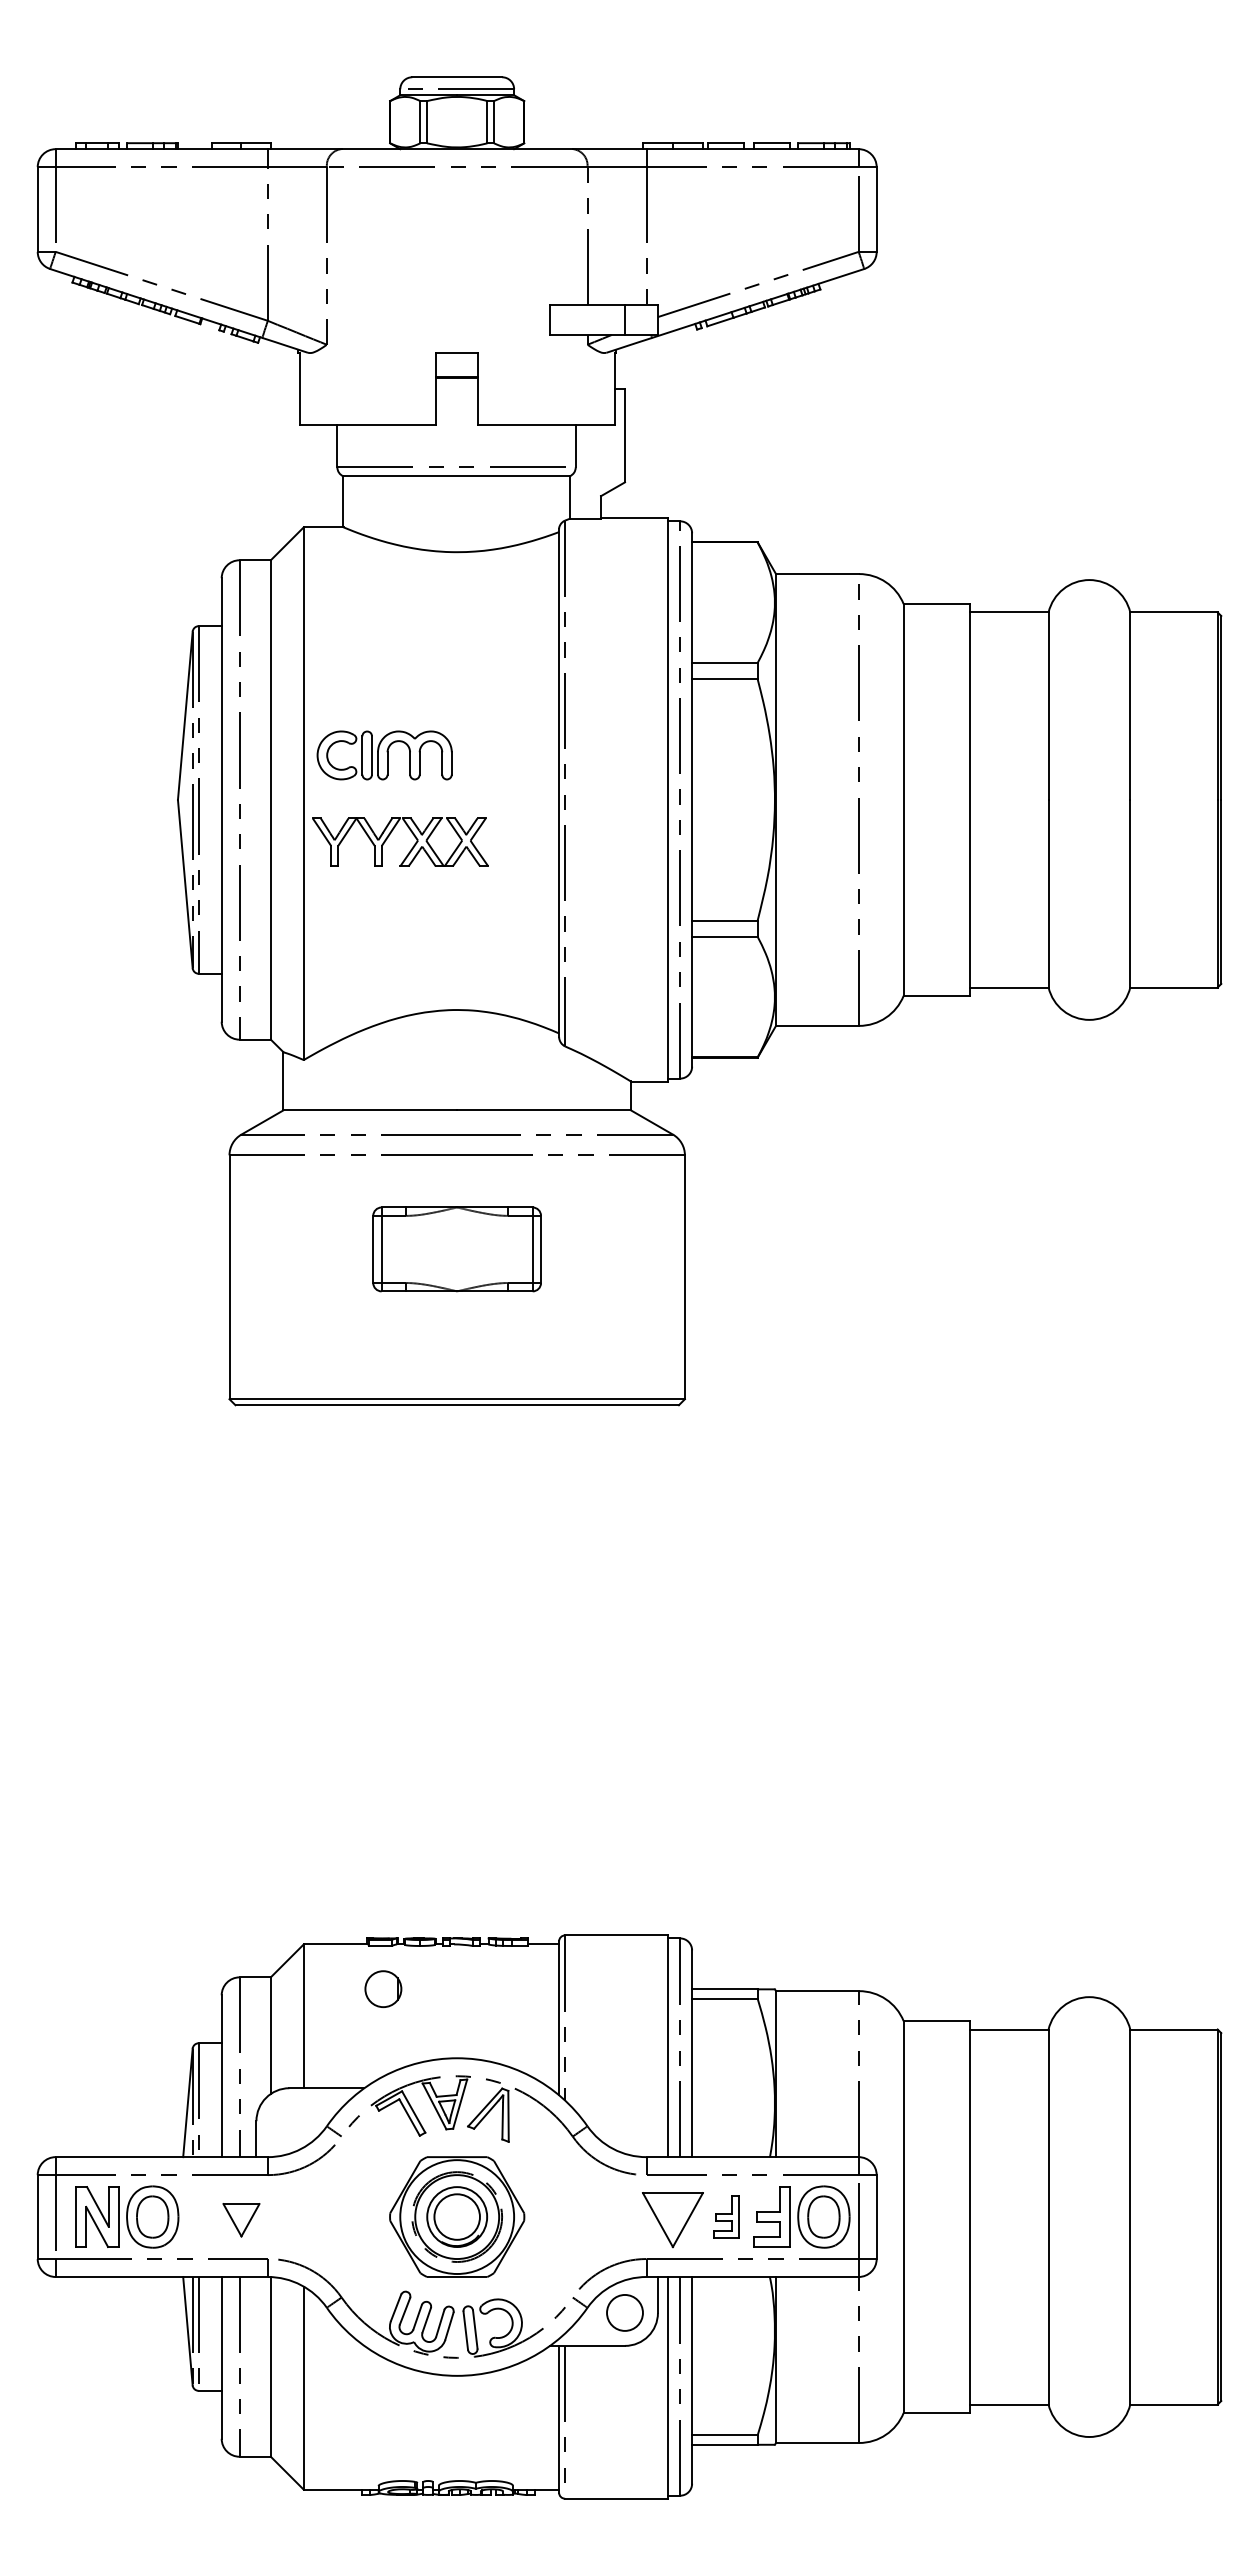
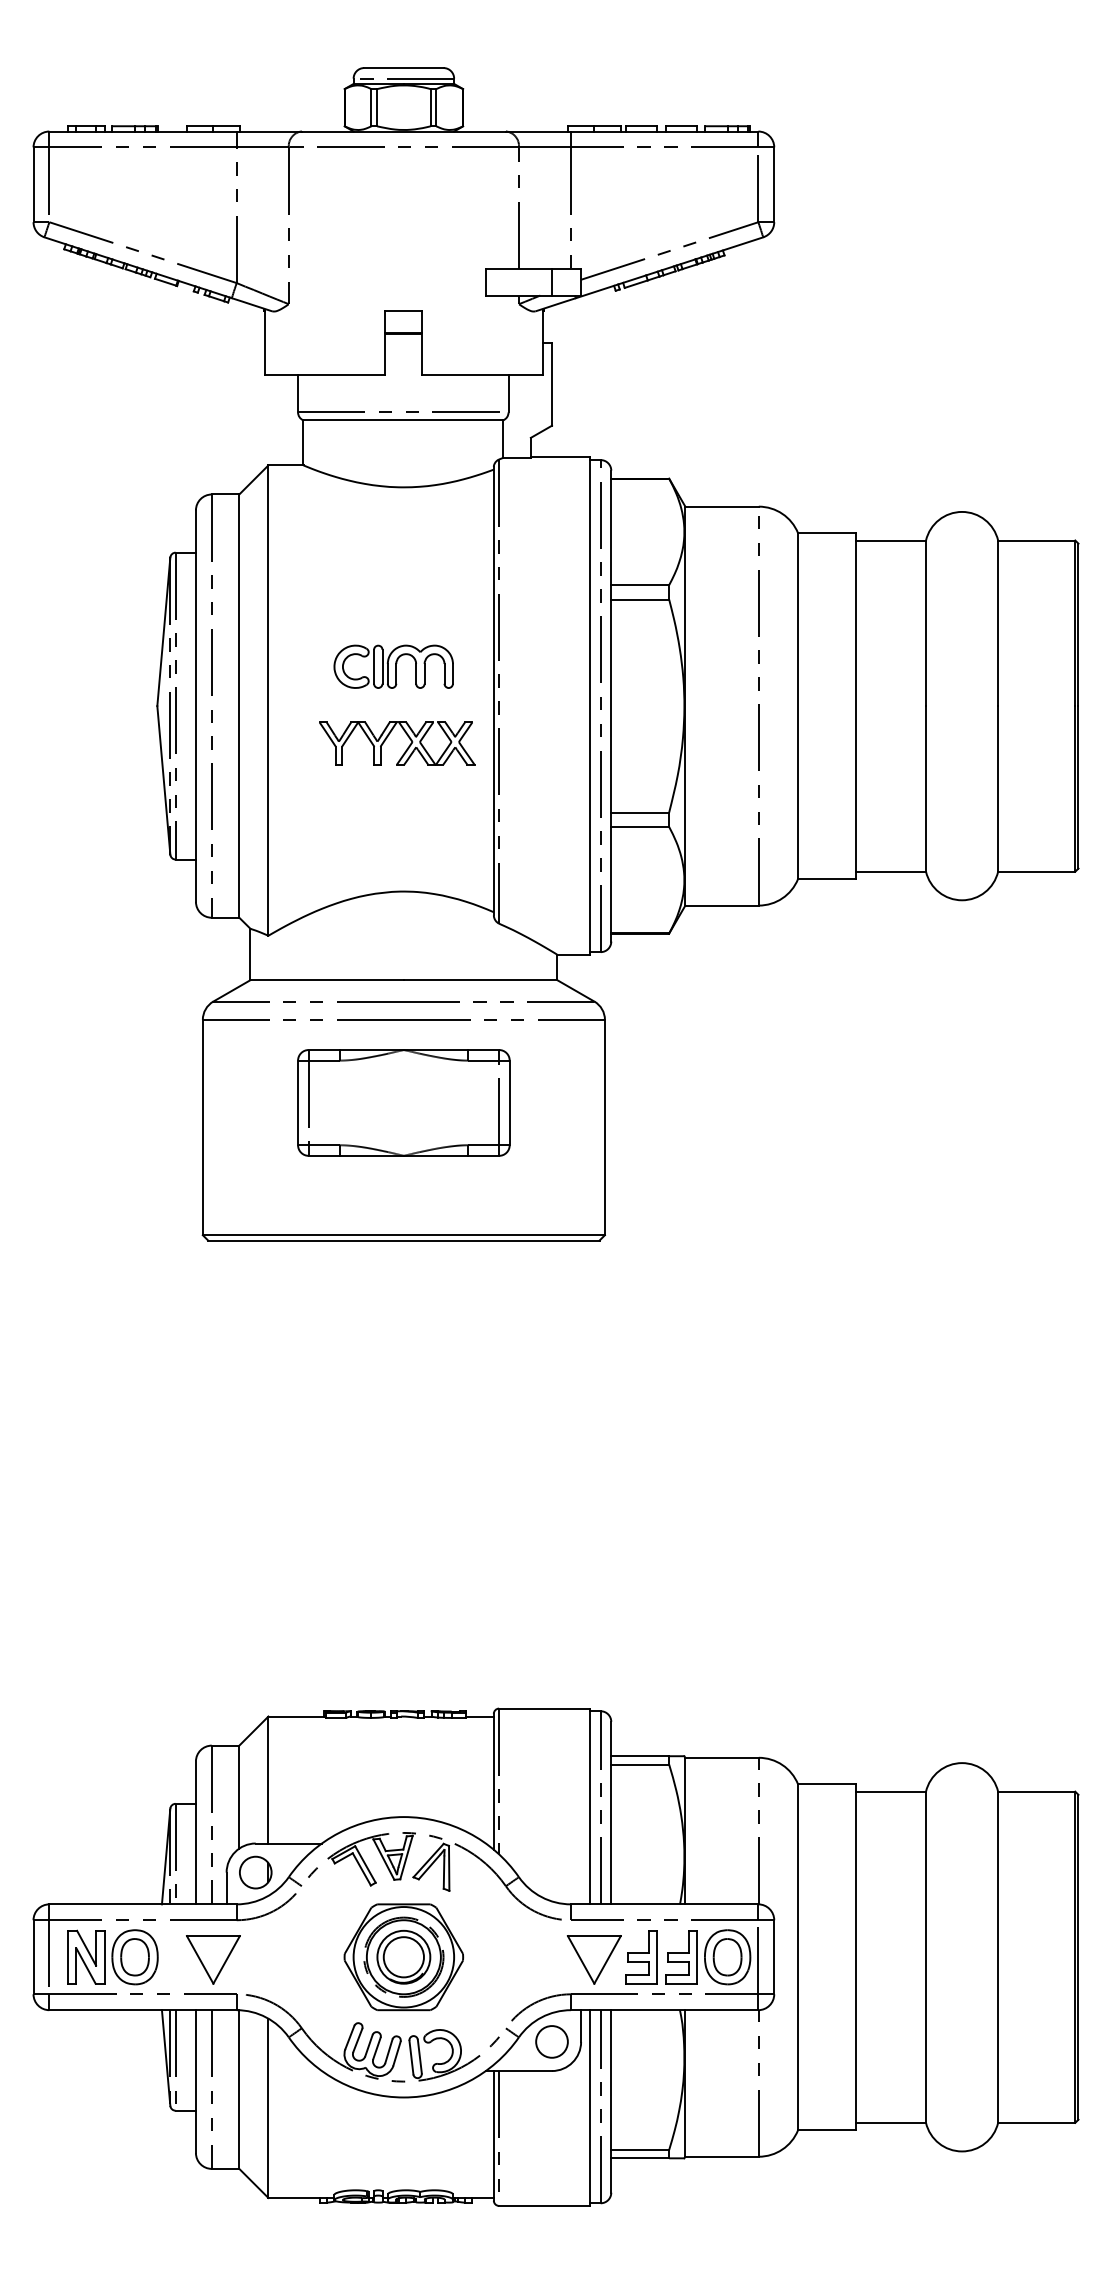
part: (384, 755) -> (393, 666), moved
part: (391, 833) -> (389, 735), moved
part: (456, 1249) -> (403, 1103), size x1.43
part: (383, 1988) -> (255, 1872), moved
part: (725, 2216) -> (640, 1956), size x1.43
part: (241, 2220) -> (213, 1960), size x1.67

